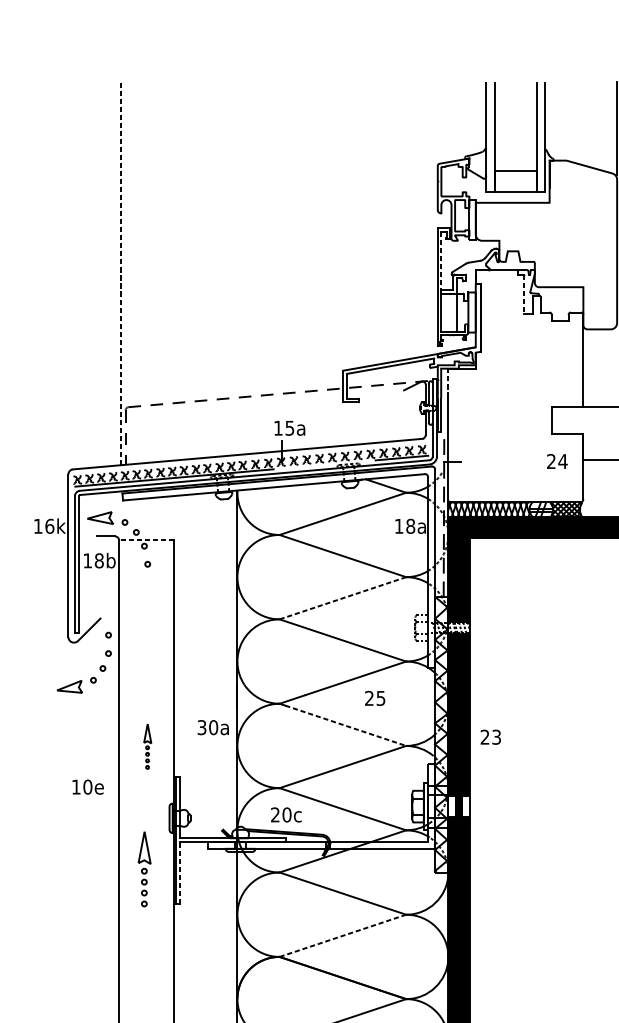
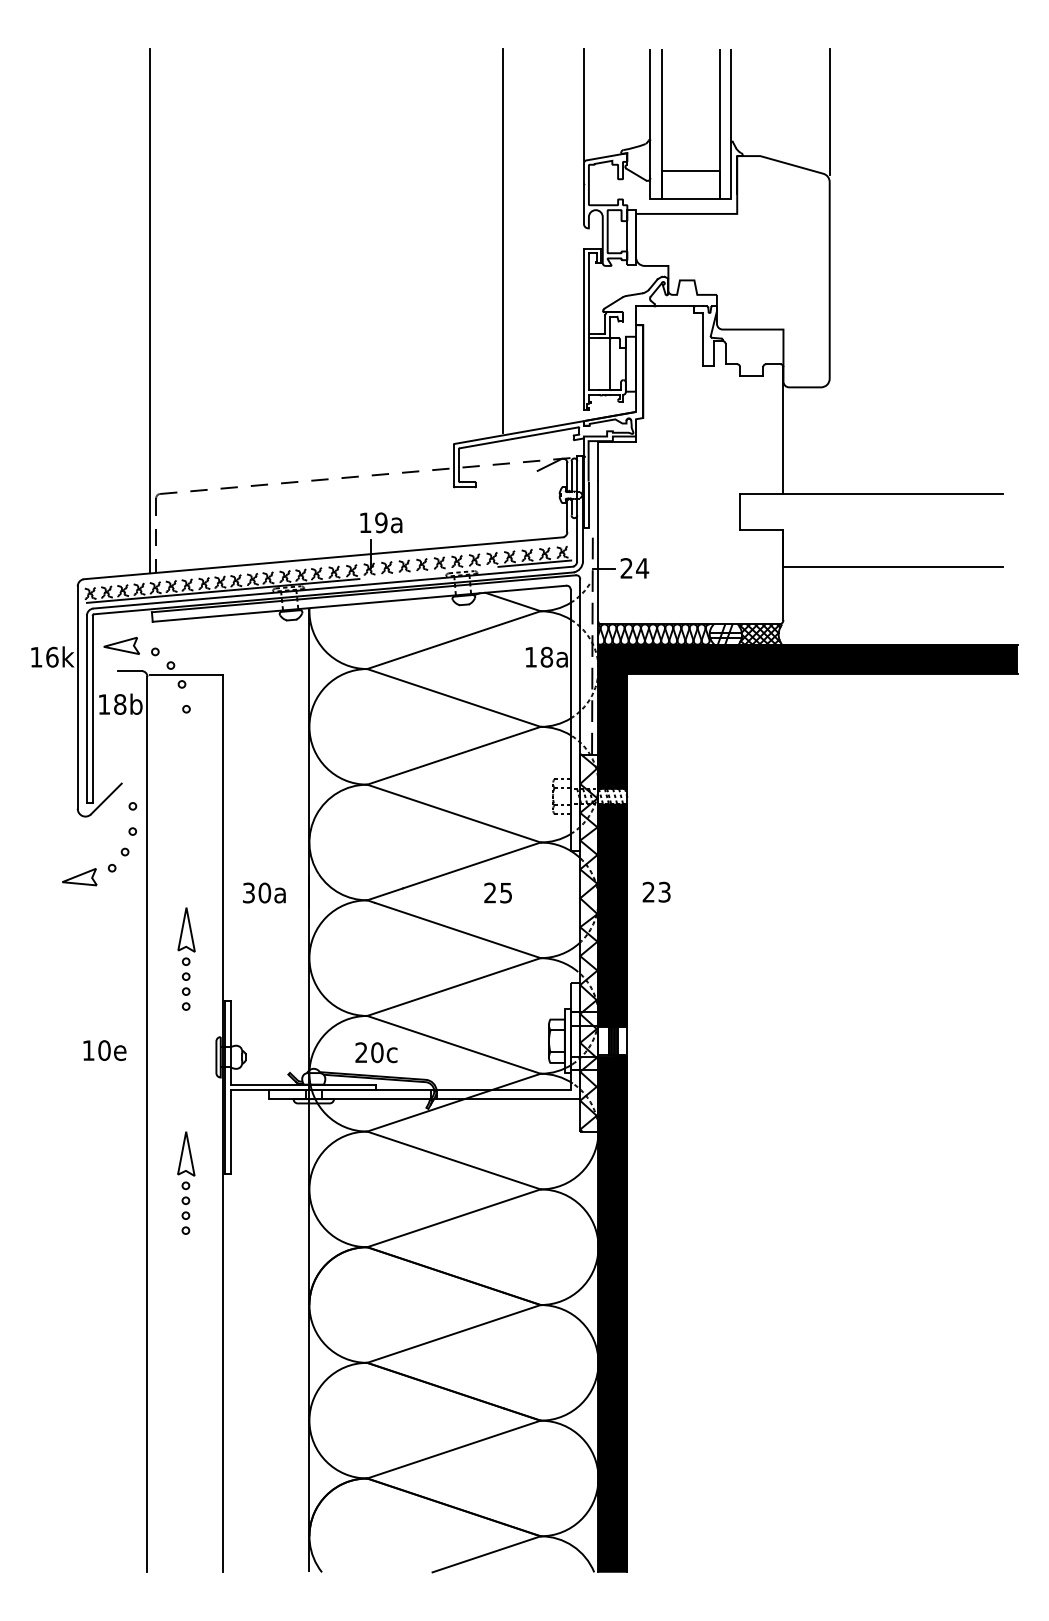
line: (437, 122) -> (583, 104), added
line: (379, 222) -> (503, 240), added
line: (441, 260) -> (588, 293), dashed -> solid
line: (121, 273) -> (150, 310), dashed -> solid
line: (524, 294) -> (702, 339), dashed -> solid
line: (448, 383) -> (598, 461), dashed -> solid
text: (290, 428) -> (381, 522), 15a -> 19a
text: (557, 461) -> (634, 568), moved
line: (147, 539) -> (186, 675), dashed -> solid
line: (343, 598) -> (454, 755), dashed -> solid
line: (346, 725) -> (458, 930), dashed -> solid
text: (213, 727) -> (264, 892), moved
text: (490, 736) -> (656, 891), moved
part: (147, 746) -> (186, 958), size x1.67
text: (87, 787) -> (104, 1050), moved
part: (144, 868) -> (186, 1182), moved
line: (179, 873) -> (230, 1132), dashed -> solid
line: (343, 935) -> (454, 1218), dashed -> solid

